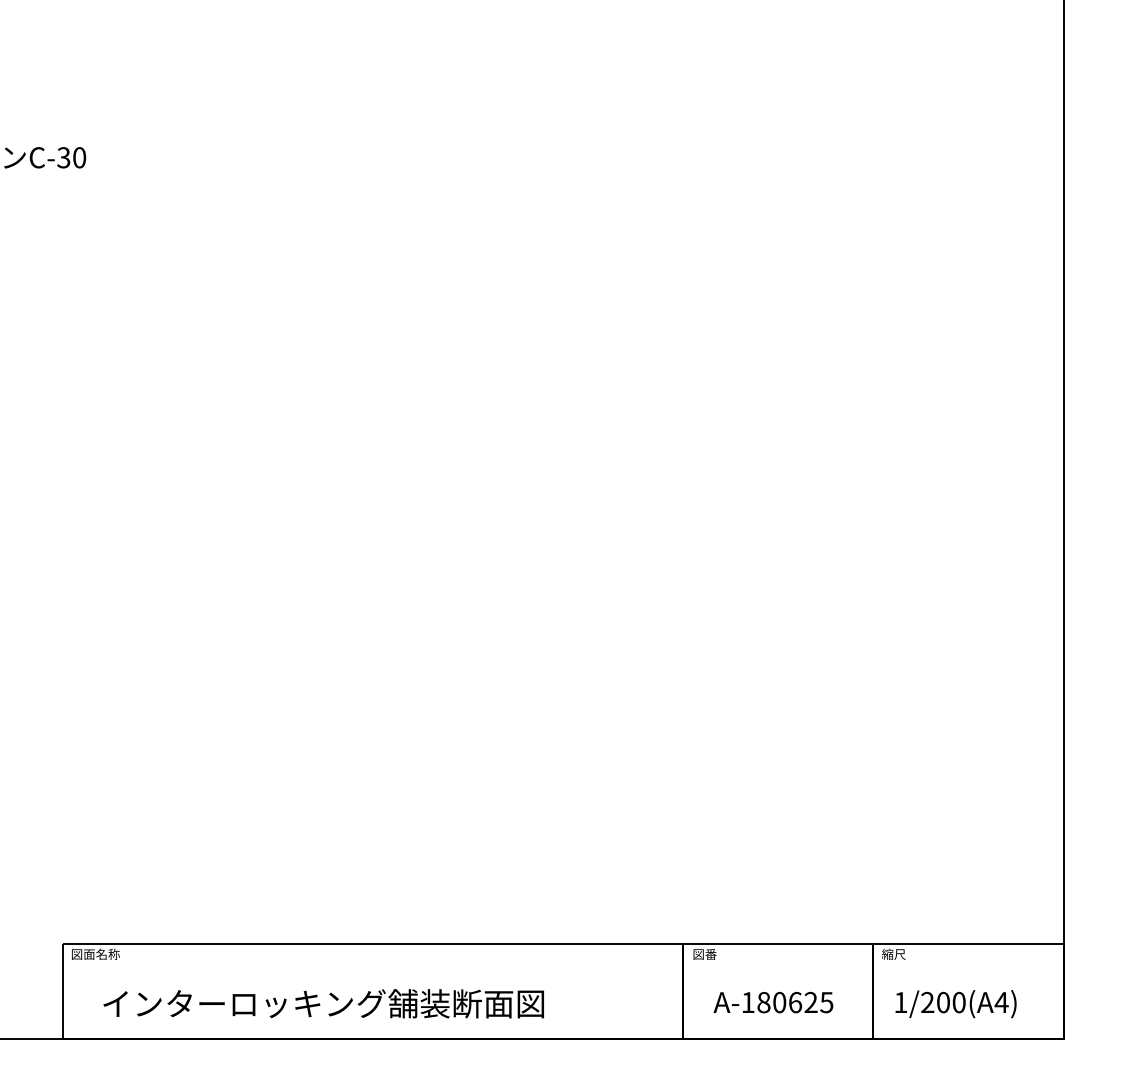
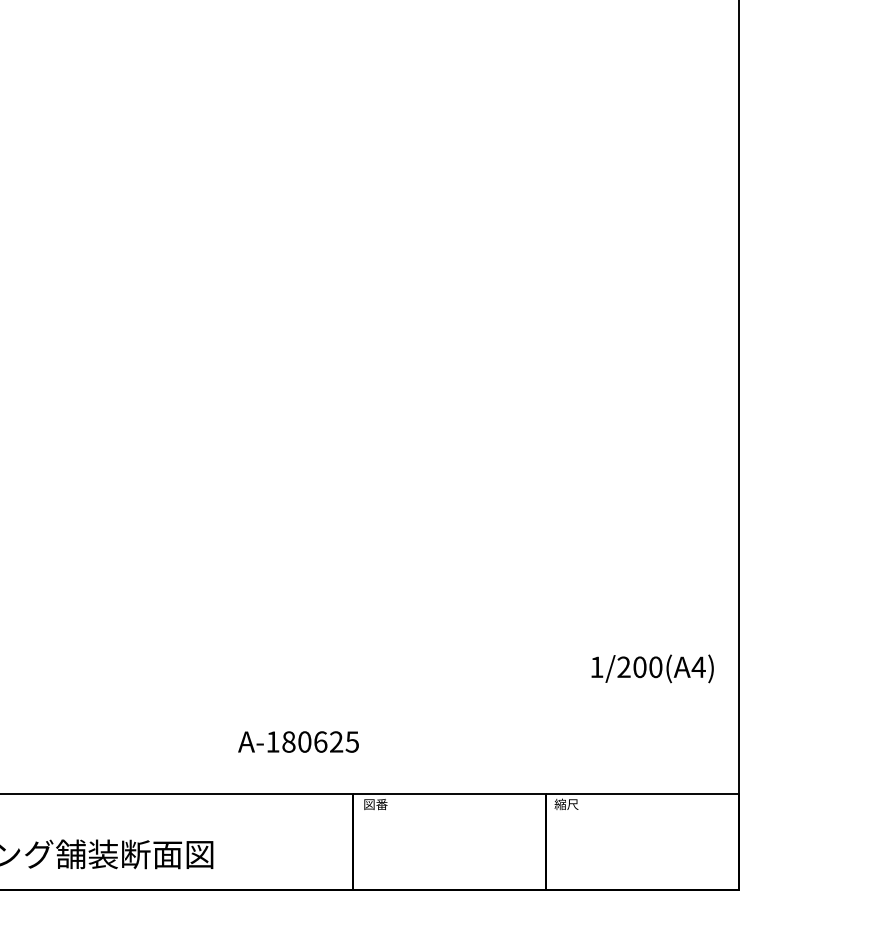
text: (773, 1002) -> (298, 741), moved
text: (955, 1004) -> (652, 669), moved

